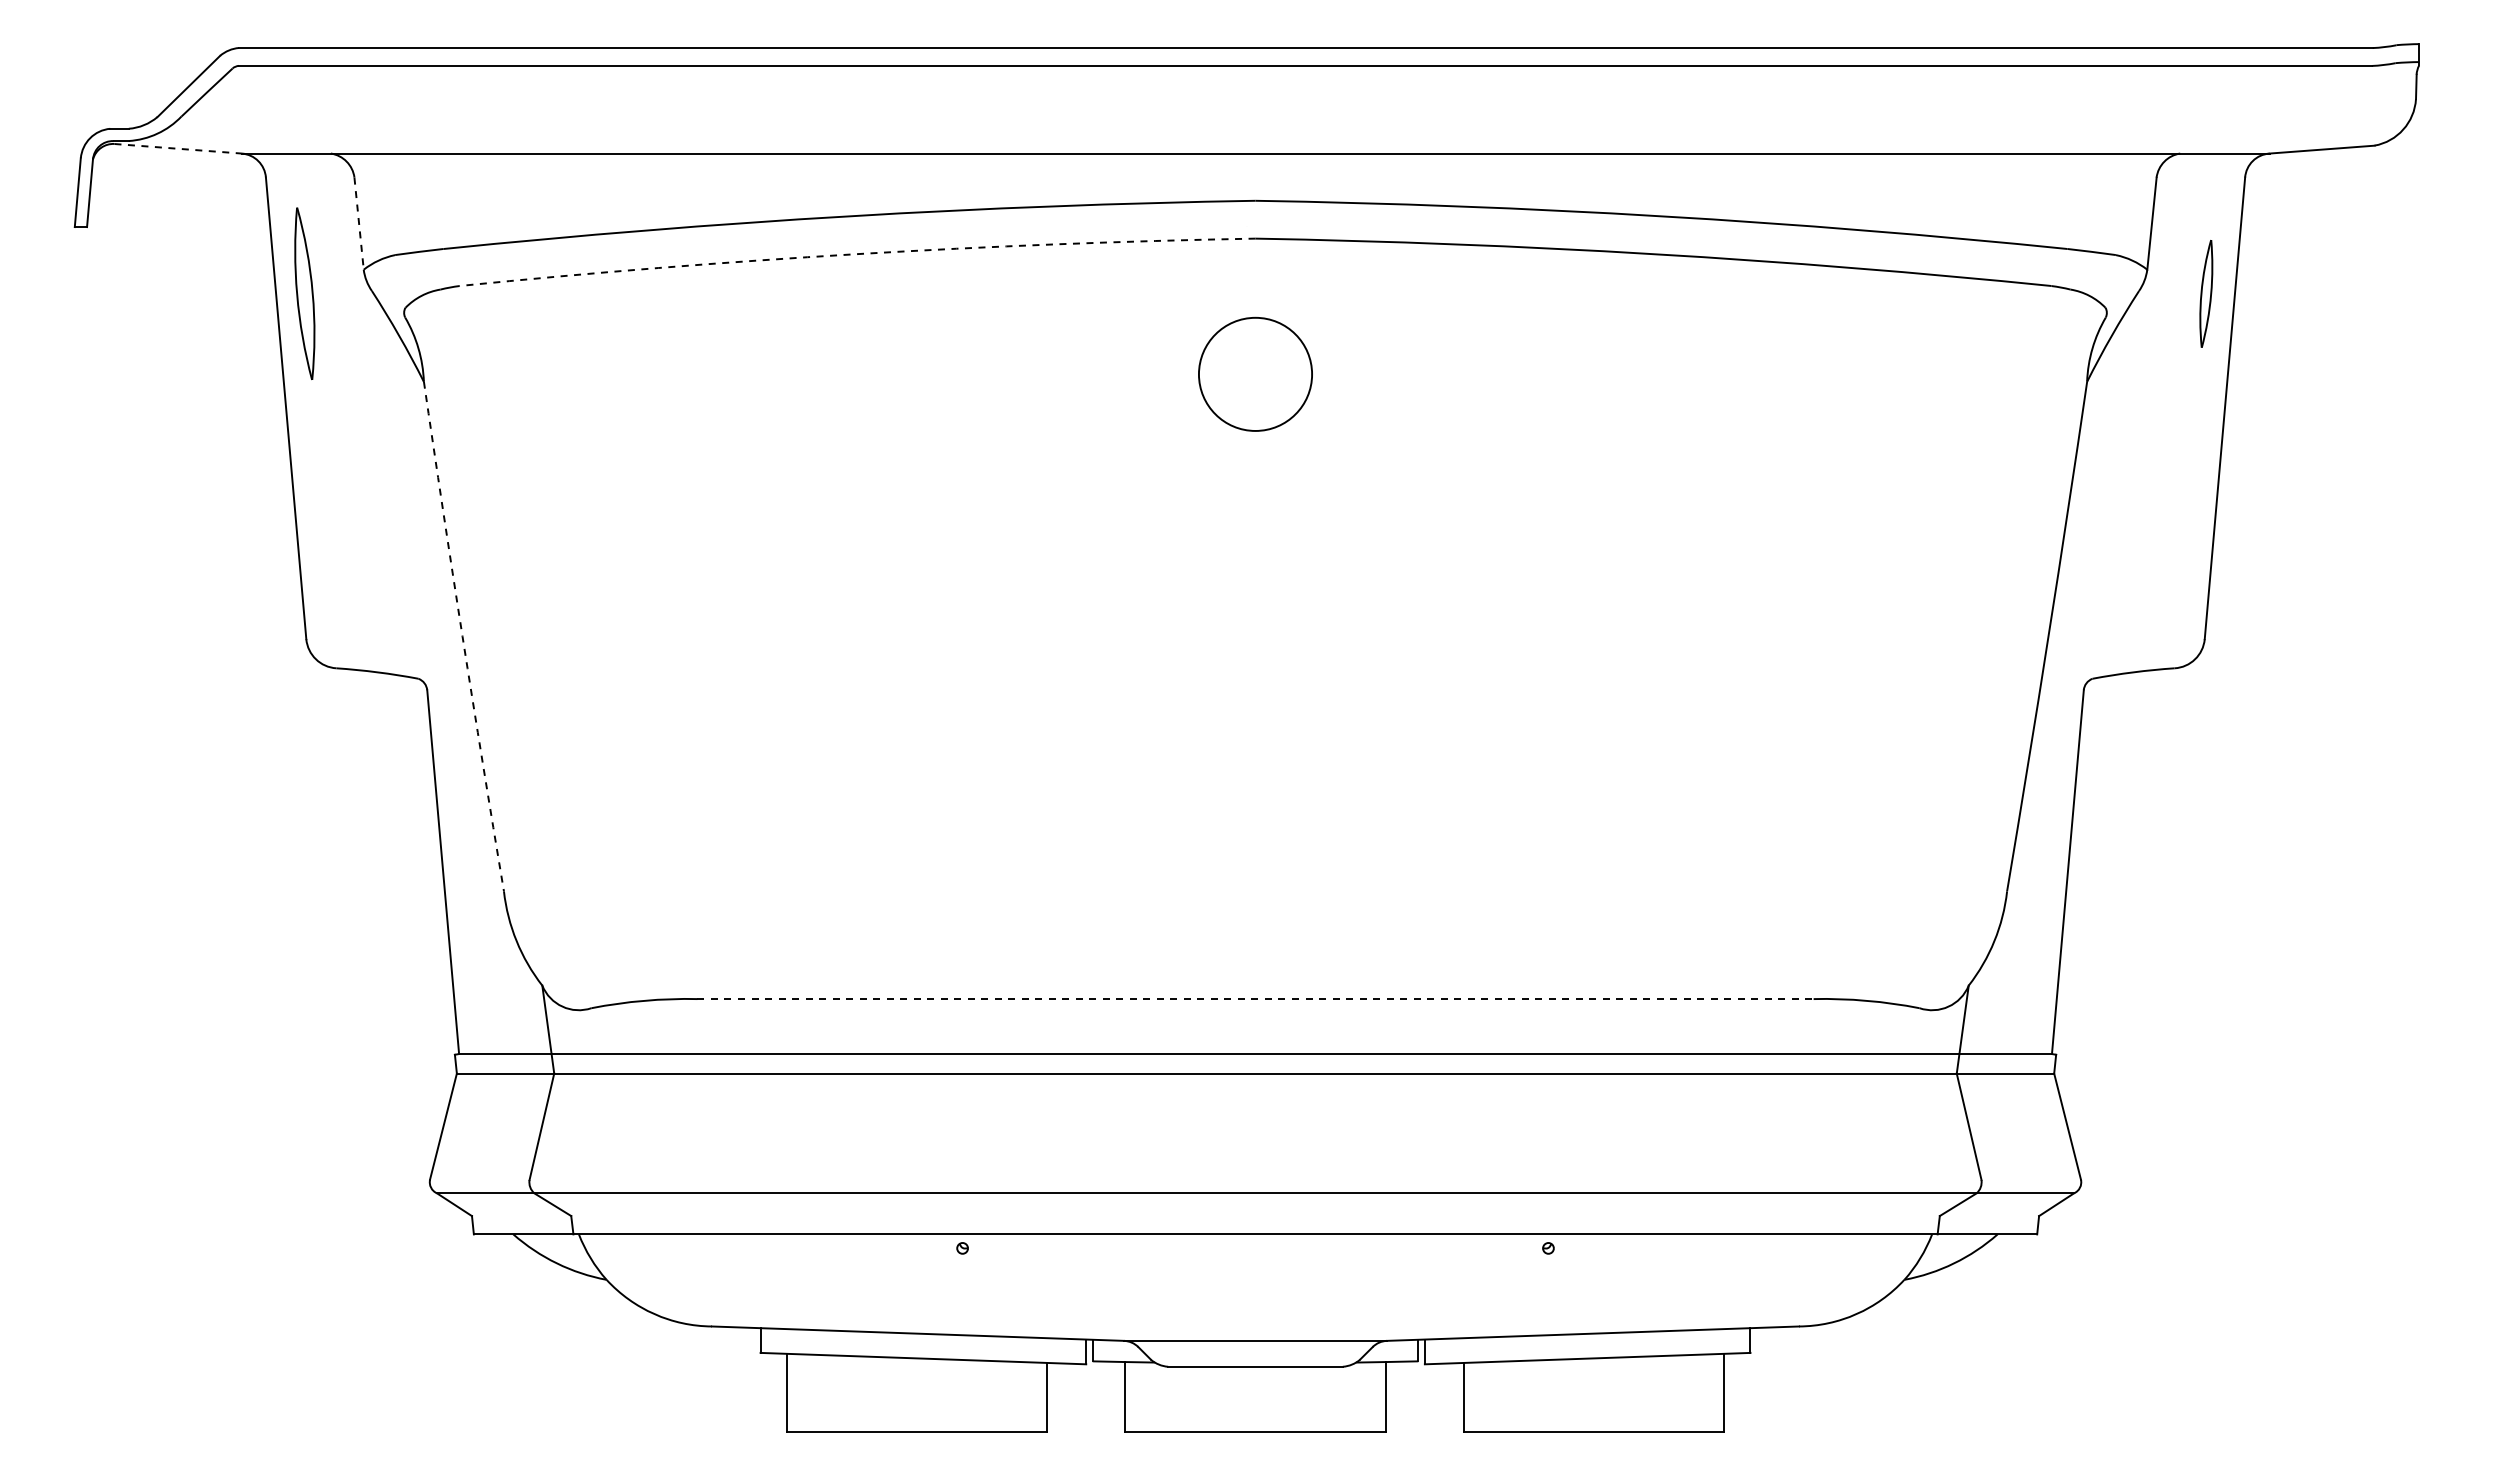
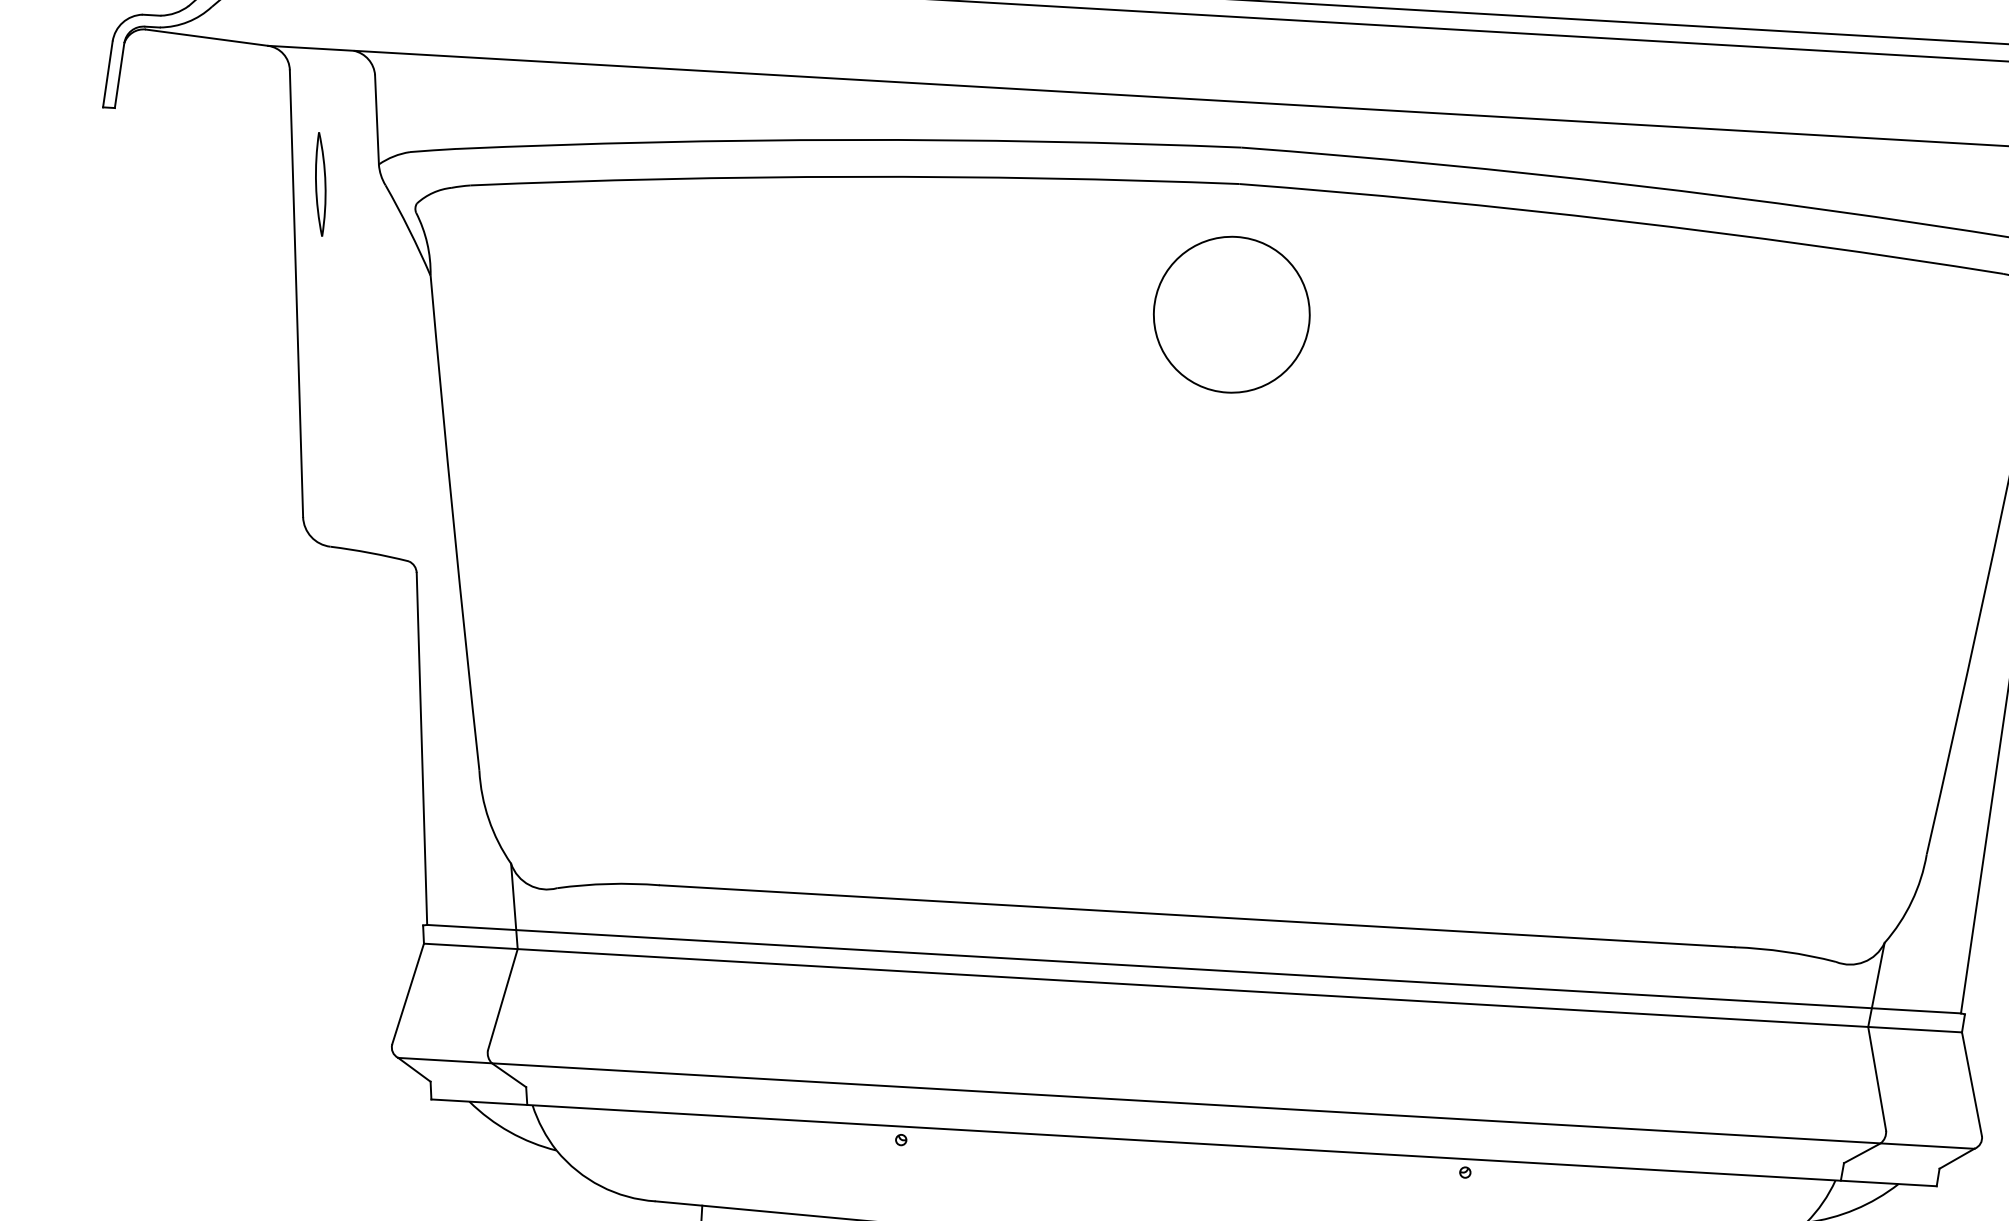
line: (178, 148) -> (207, 37), dashed -> solid
line: (359, 224) -> (377, 120), dashed -> solid
arc: (857, 254) -> (855, 177), dashed -> solid
part: (304, 293) -> (320, 184), size x0.62
circle: (1255, 374) -> (1231, 314), size x1.43
arc: (462, 636) -> (453, 523), dashed -> solid
line: (1256, 999) -> (1198, 916), dashed -> solid

